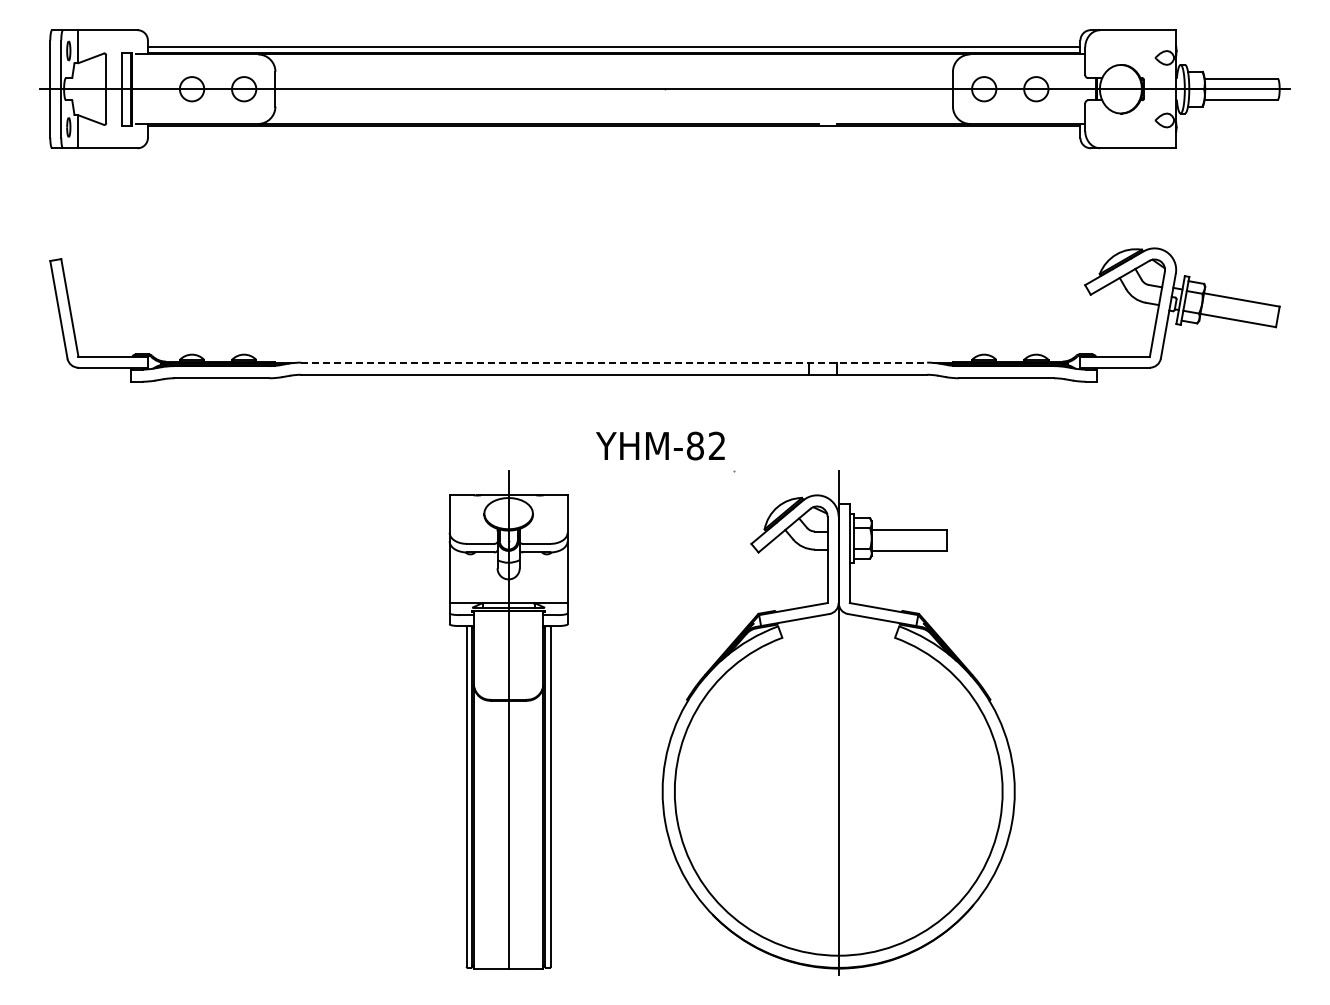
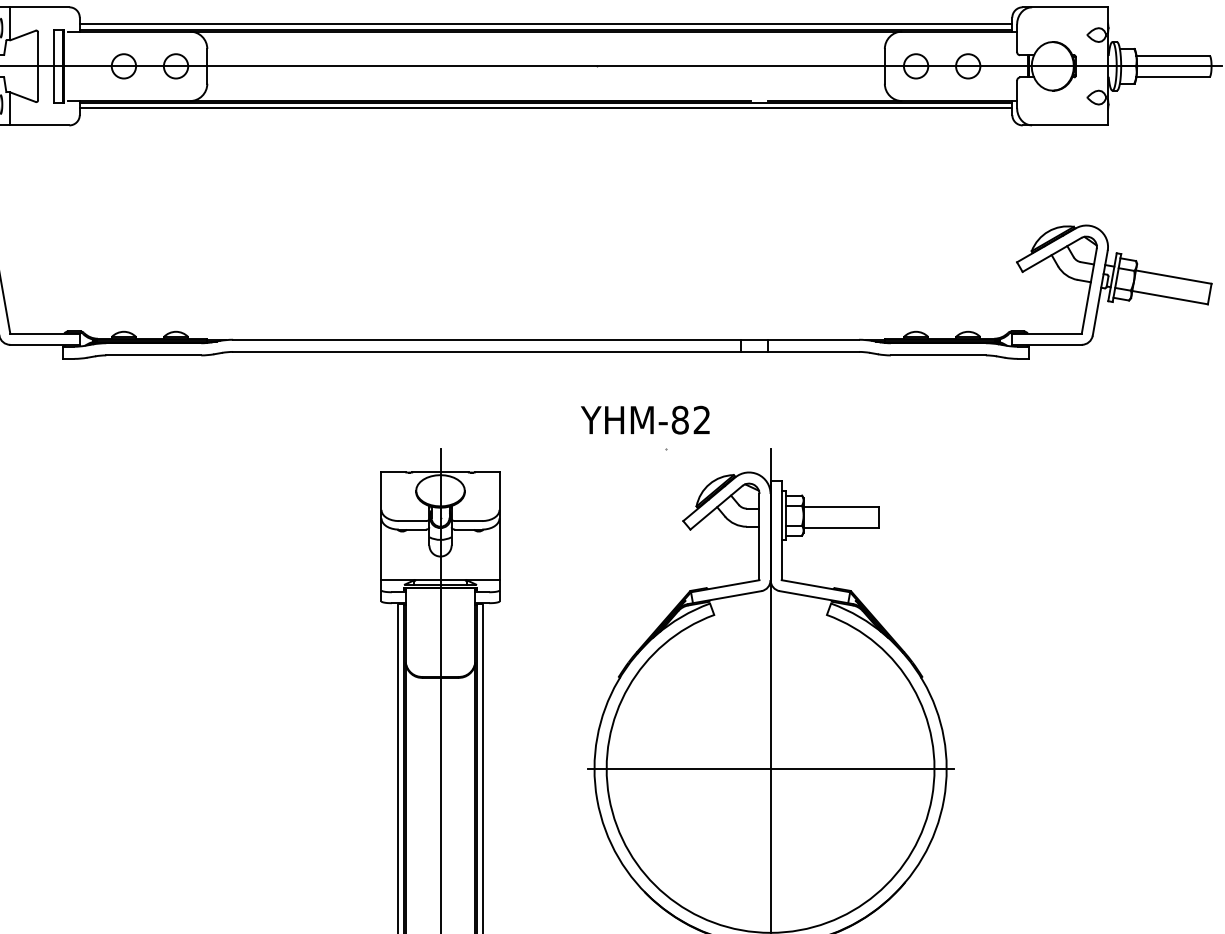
line: (613, 131) -> (545, 108), added
line: (614, 362) -> (546, 339), dashed -> solid
text: (660, 445) -> (645, 419), moved
line: (838, 791) -> (770, 768), added

